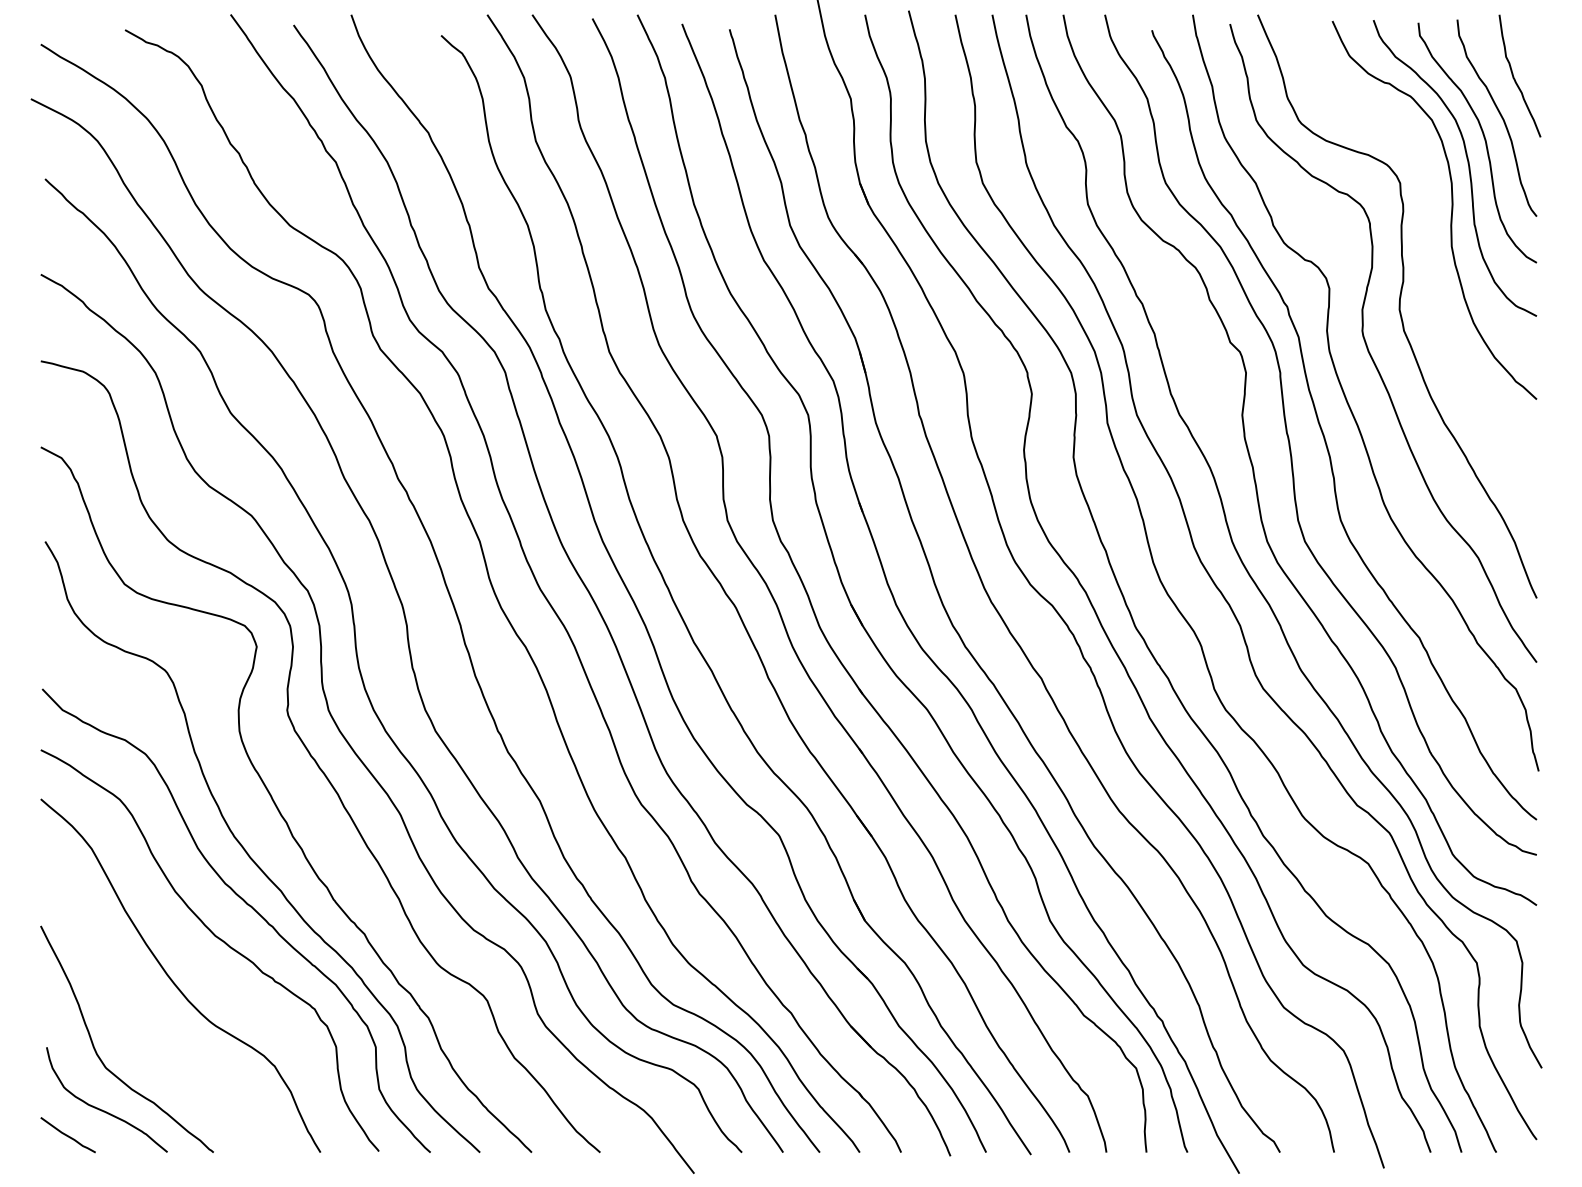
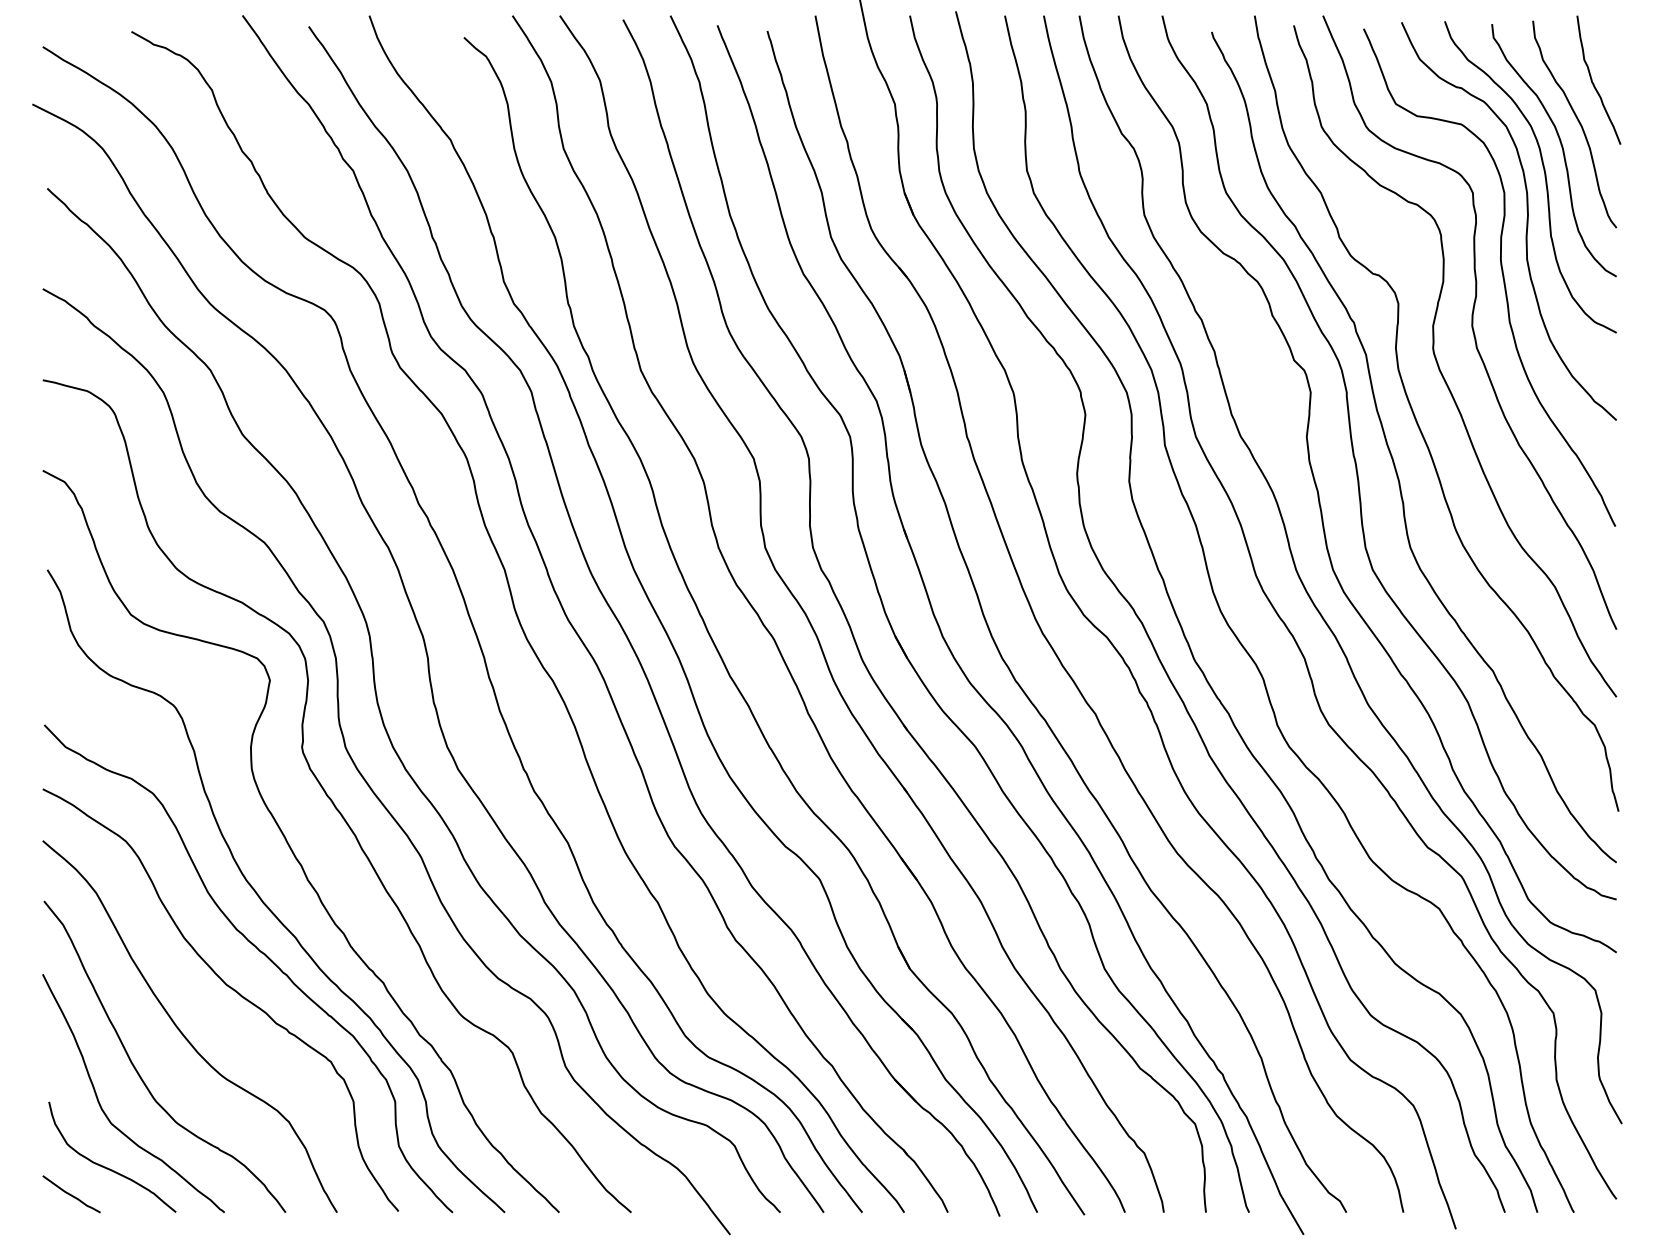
curve: (1427, 259) -> (1501, 273), added
curve: (132, 1019) -> (139, 1072), added

